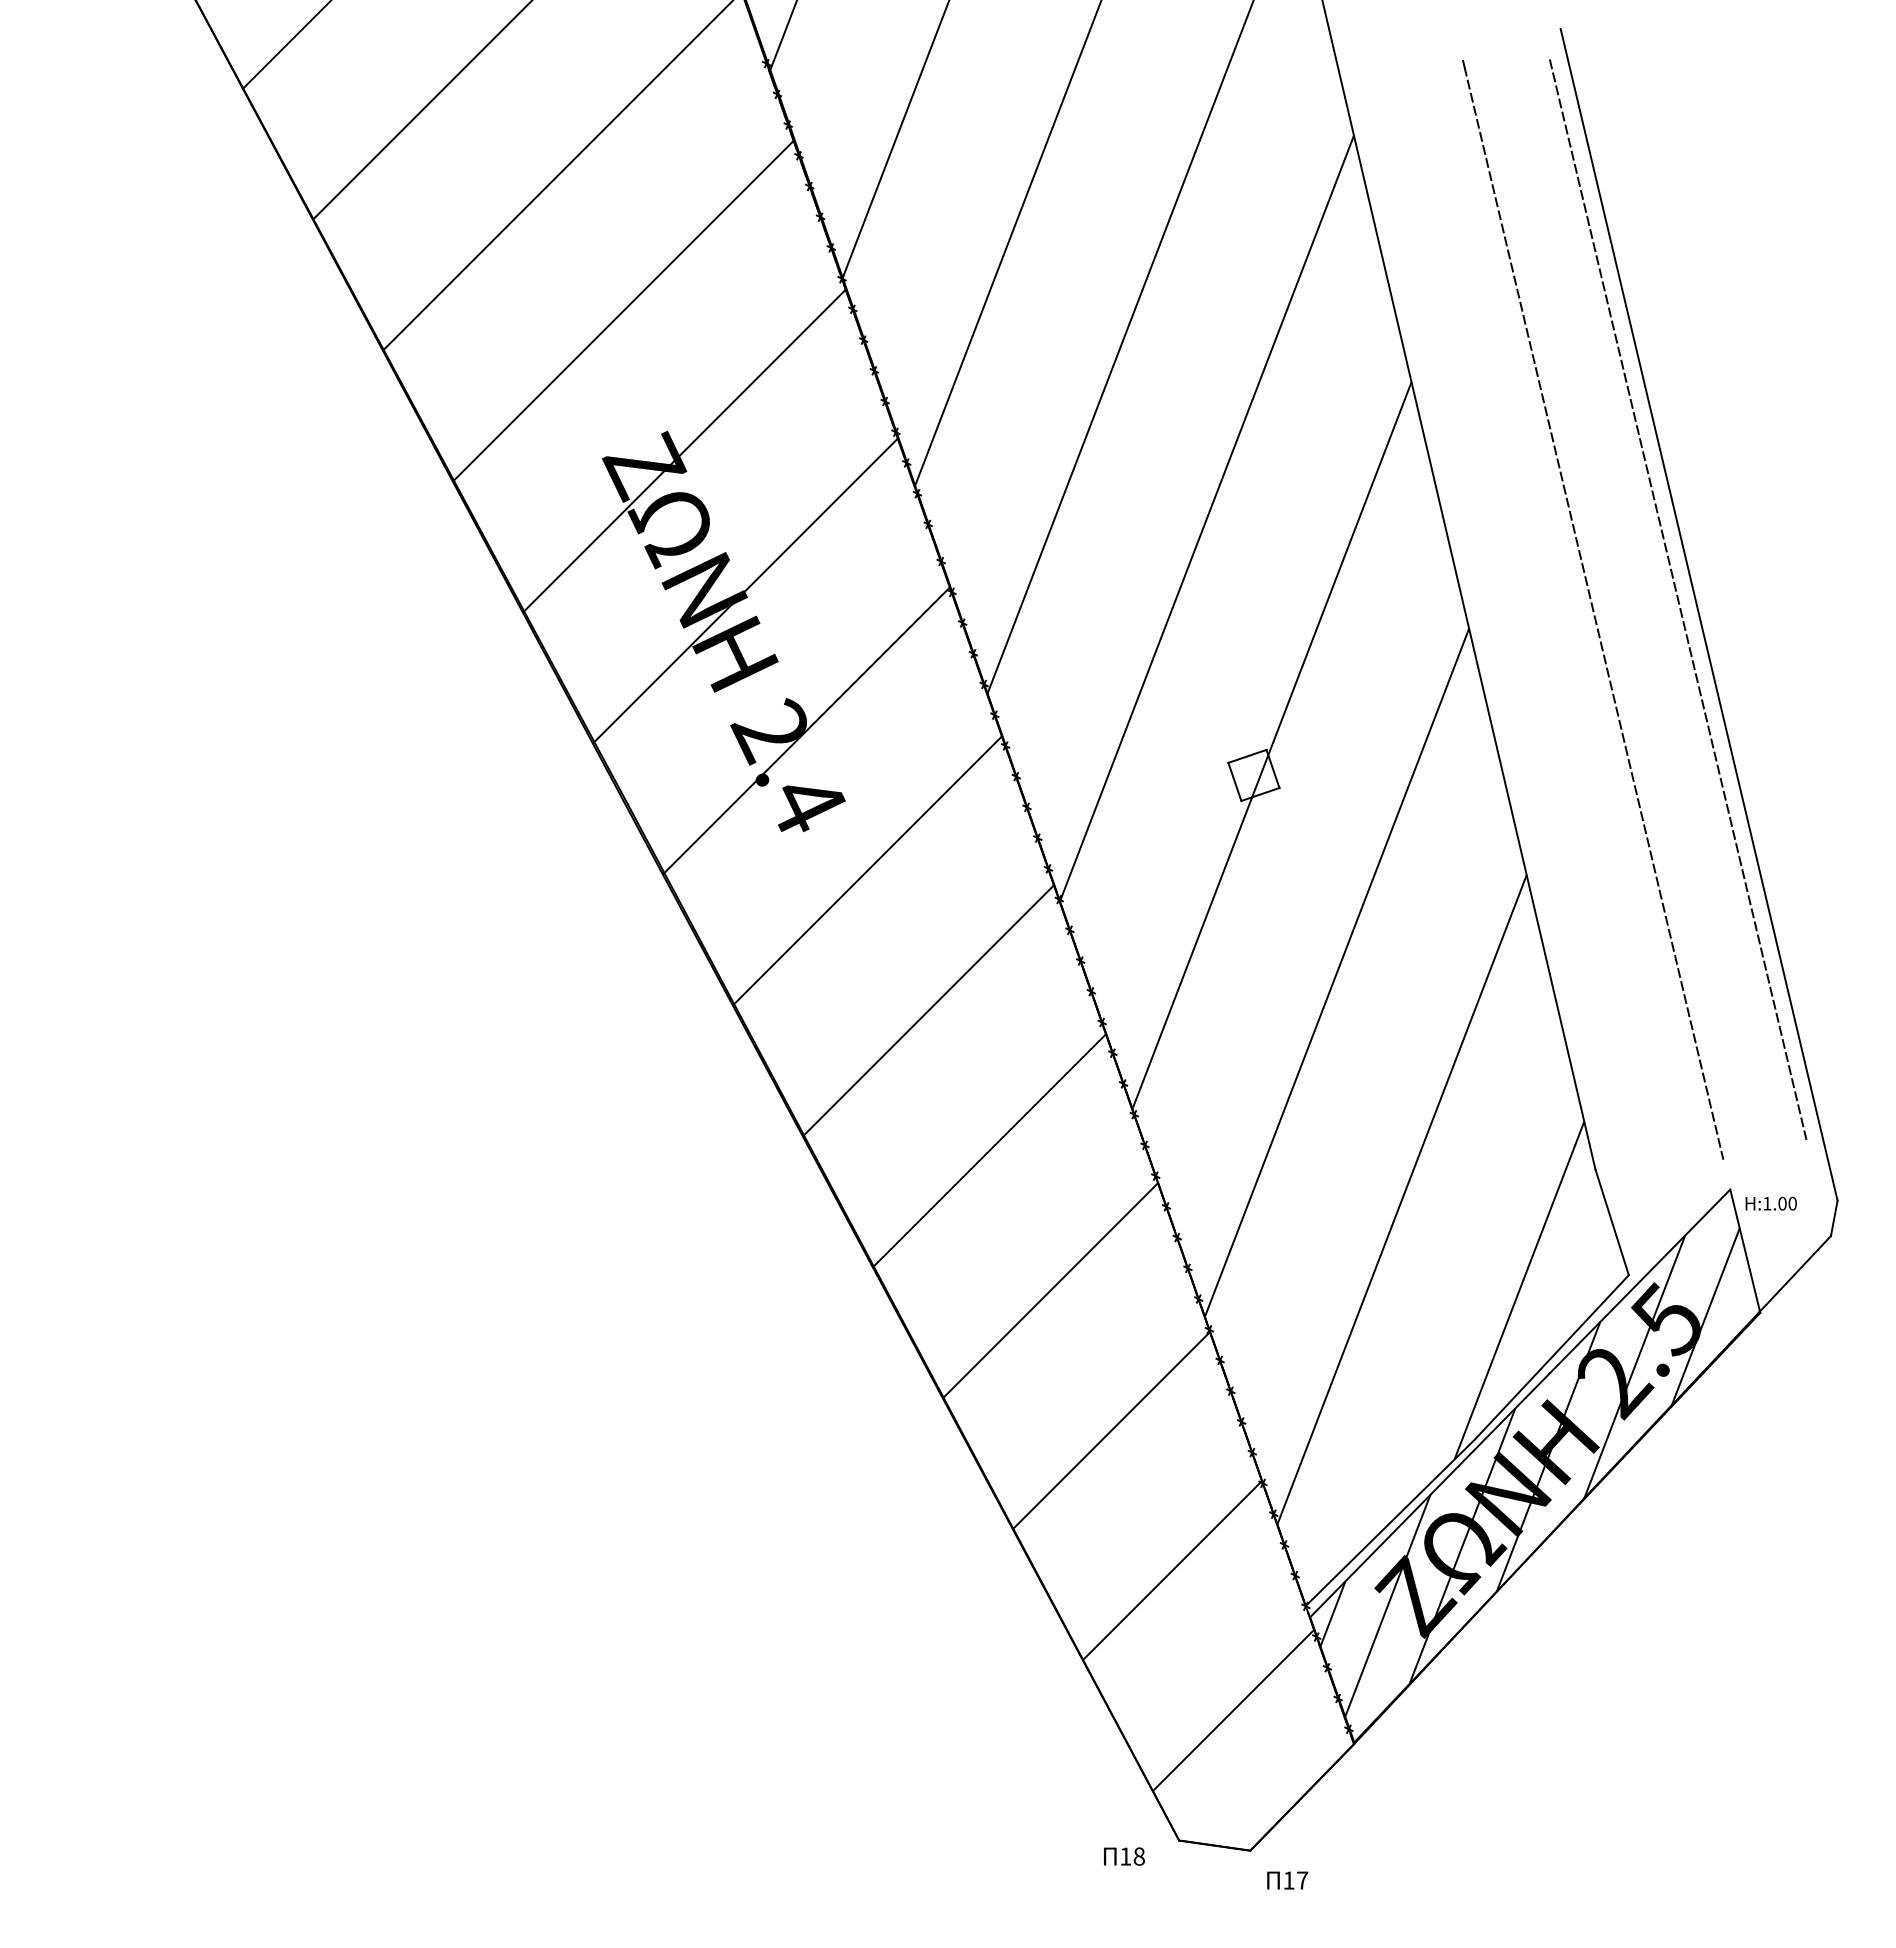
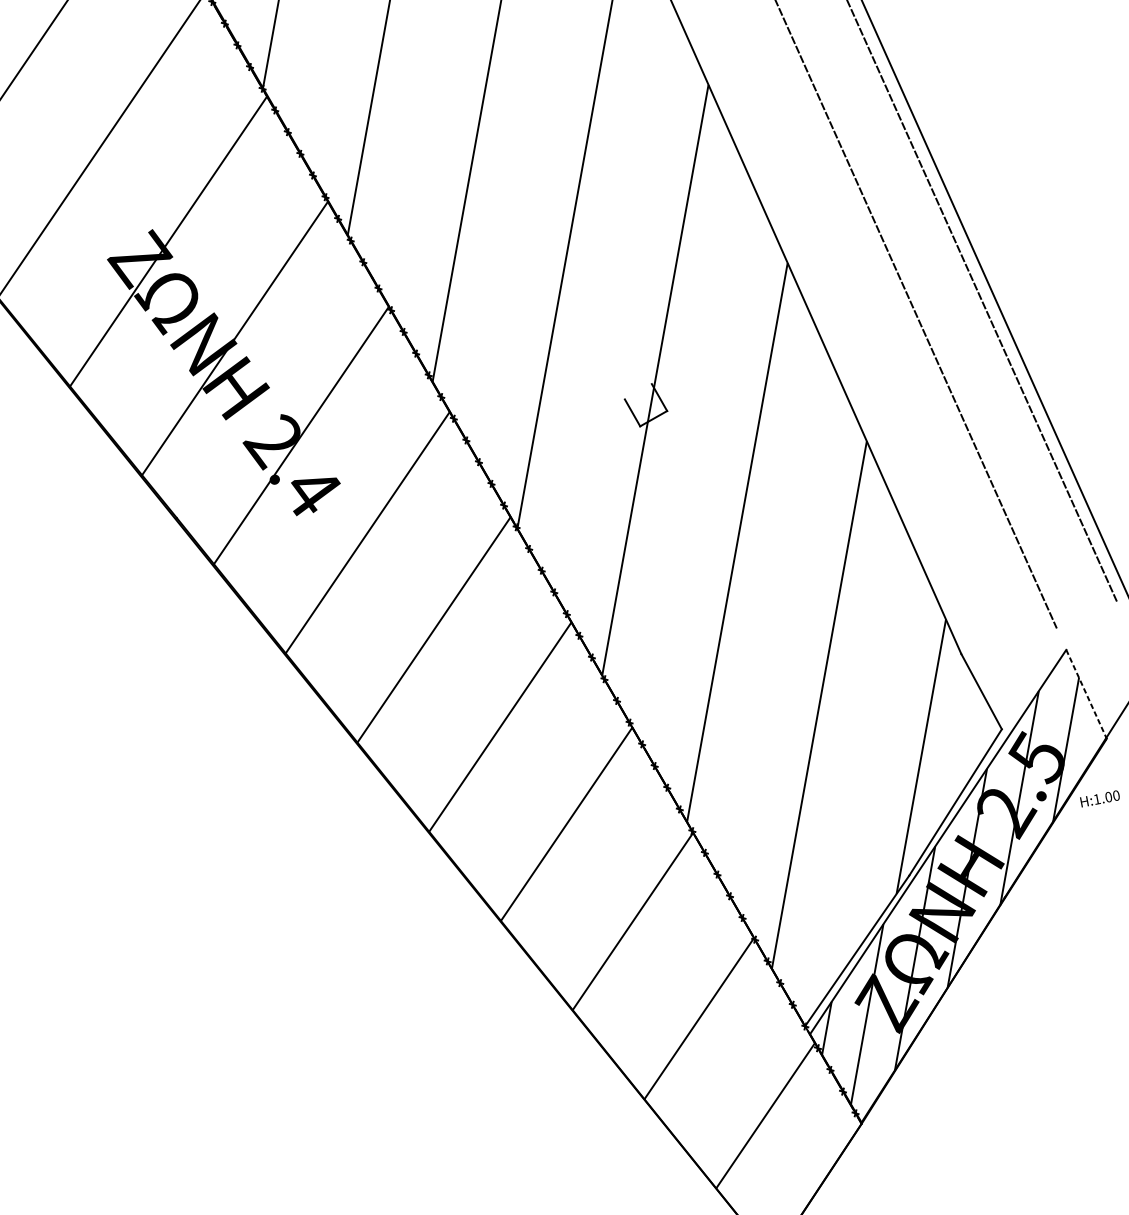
line: (1247, 755) -> (638, 391), removed
text: (1770, 1203) -> (1099, 798), moved
line: (1745, 1251) -> (1086, 694), solid -> dashed

